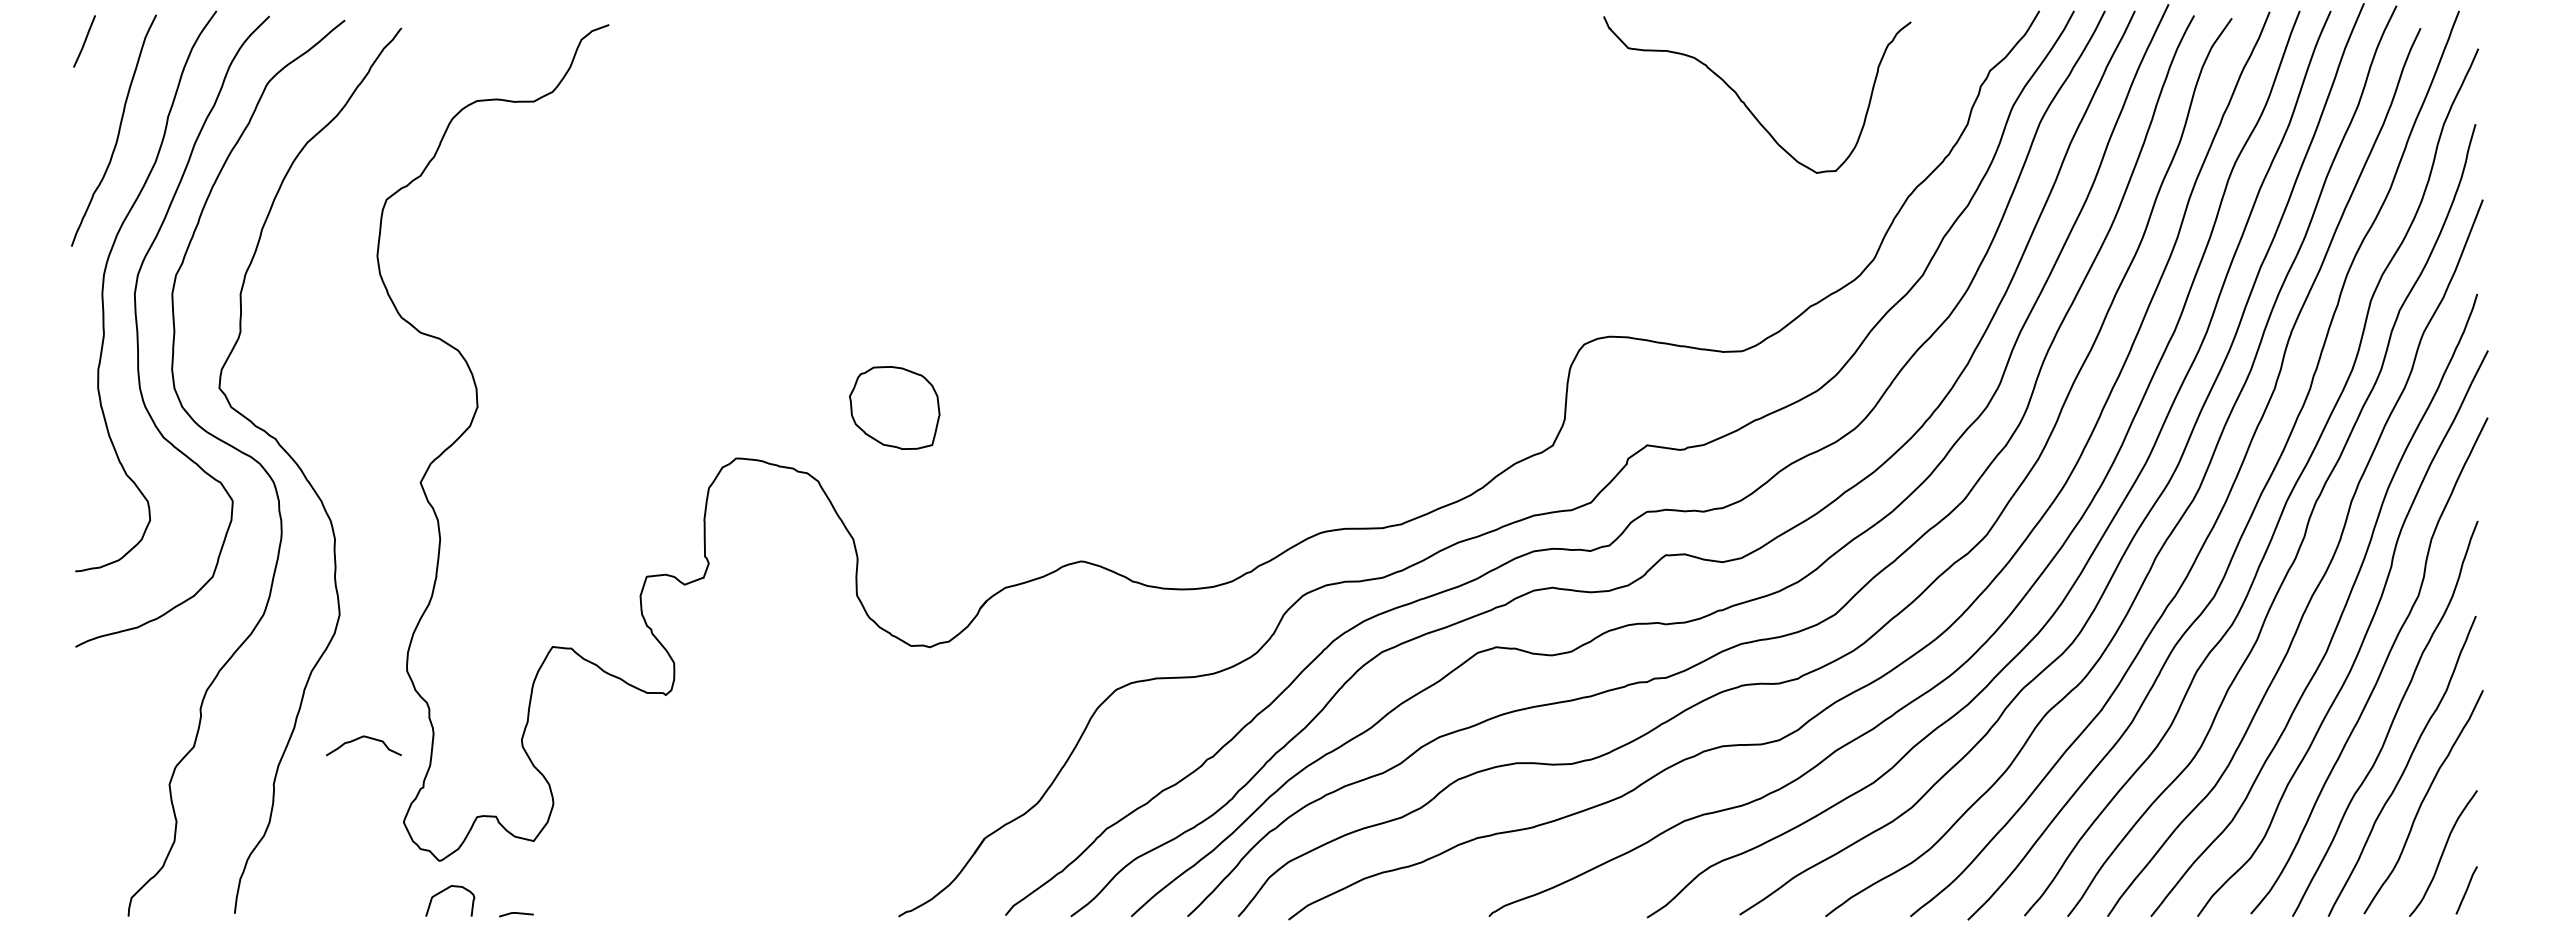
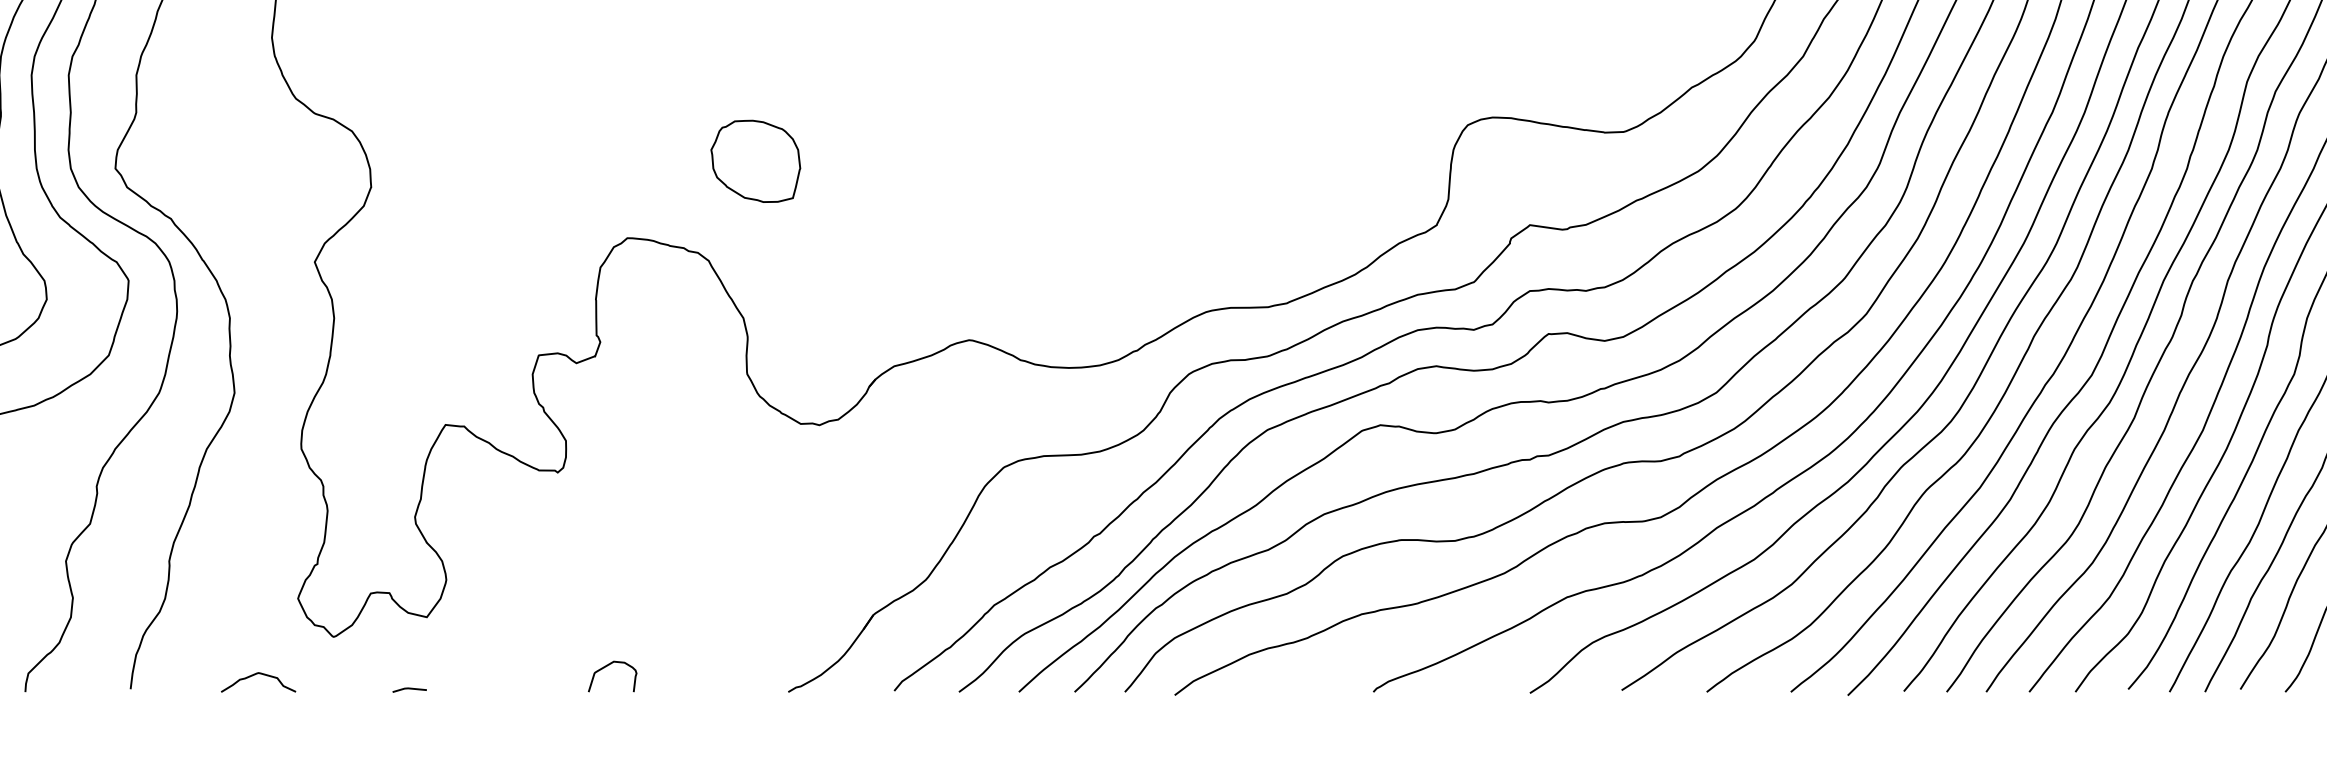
part: (894, 407) -> (755, 160), moved
curve: (361, 738) -> (256, 675), moved
curve: (444, 891) -> (606, 667), moved

